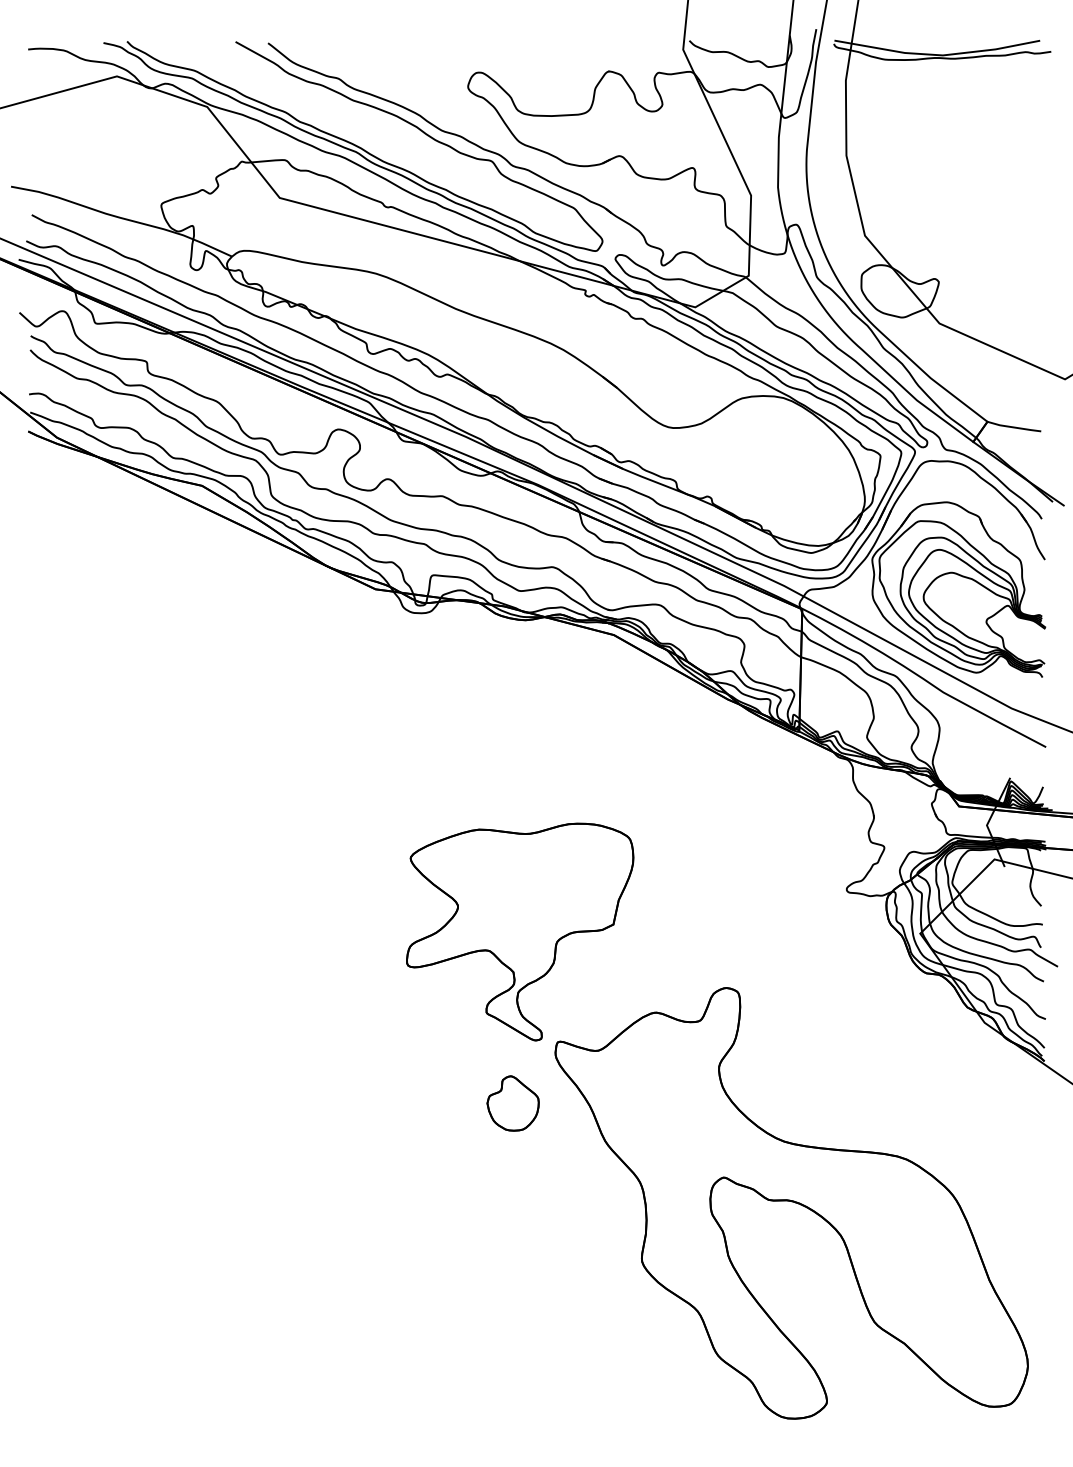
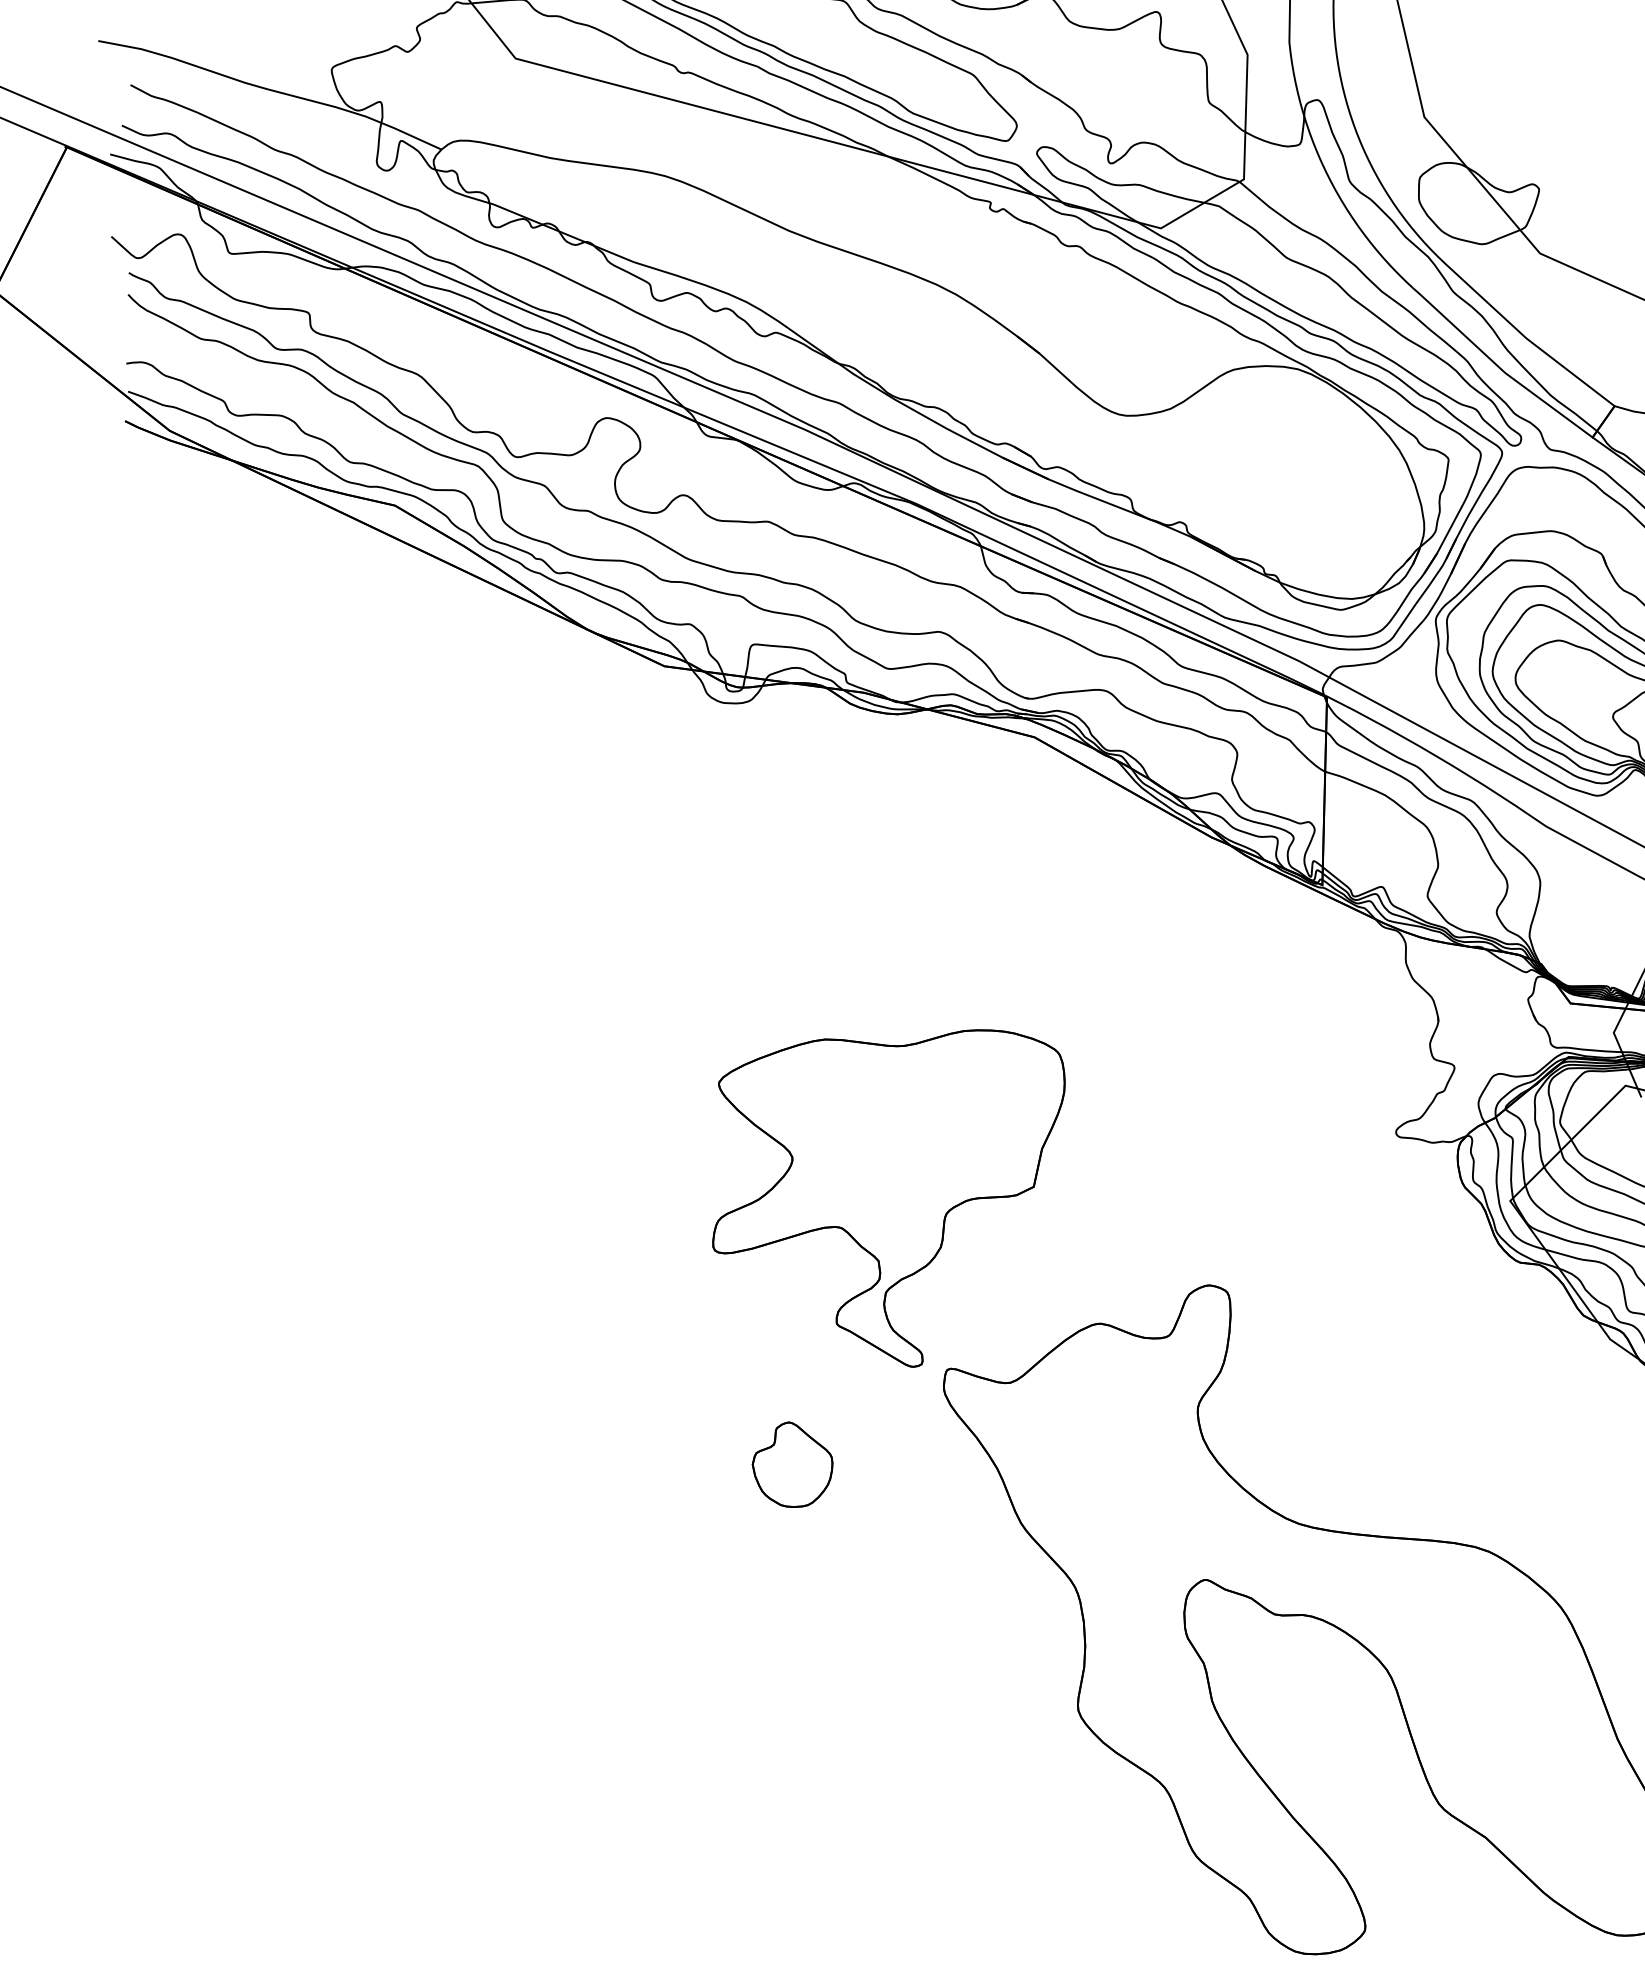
part: (512, 1103) -> (791, 1464), moved

